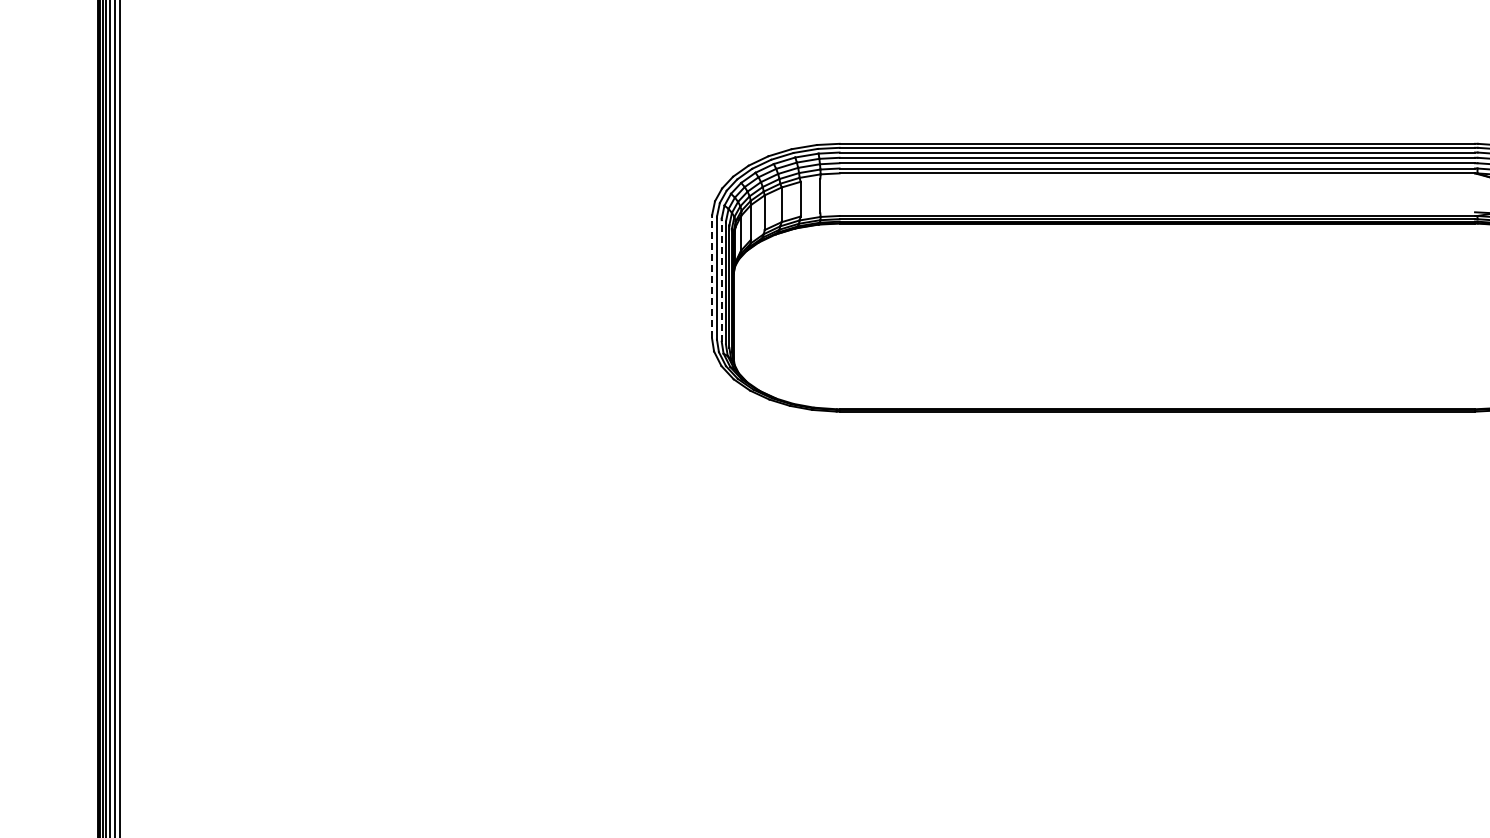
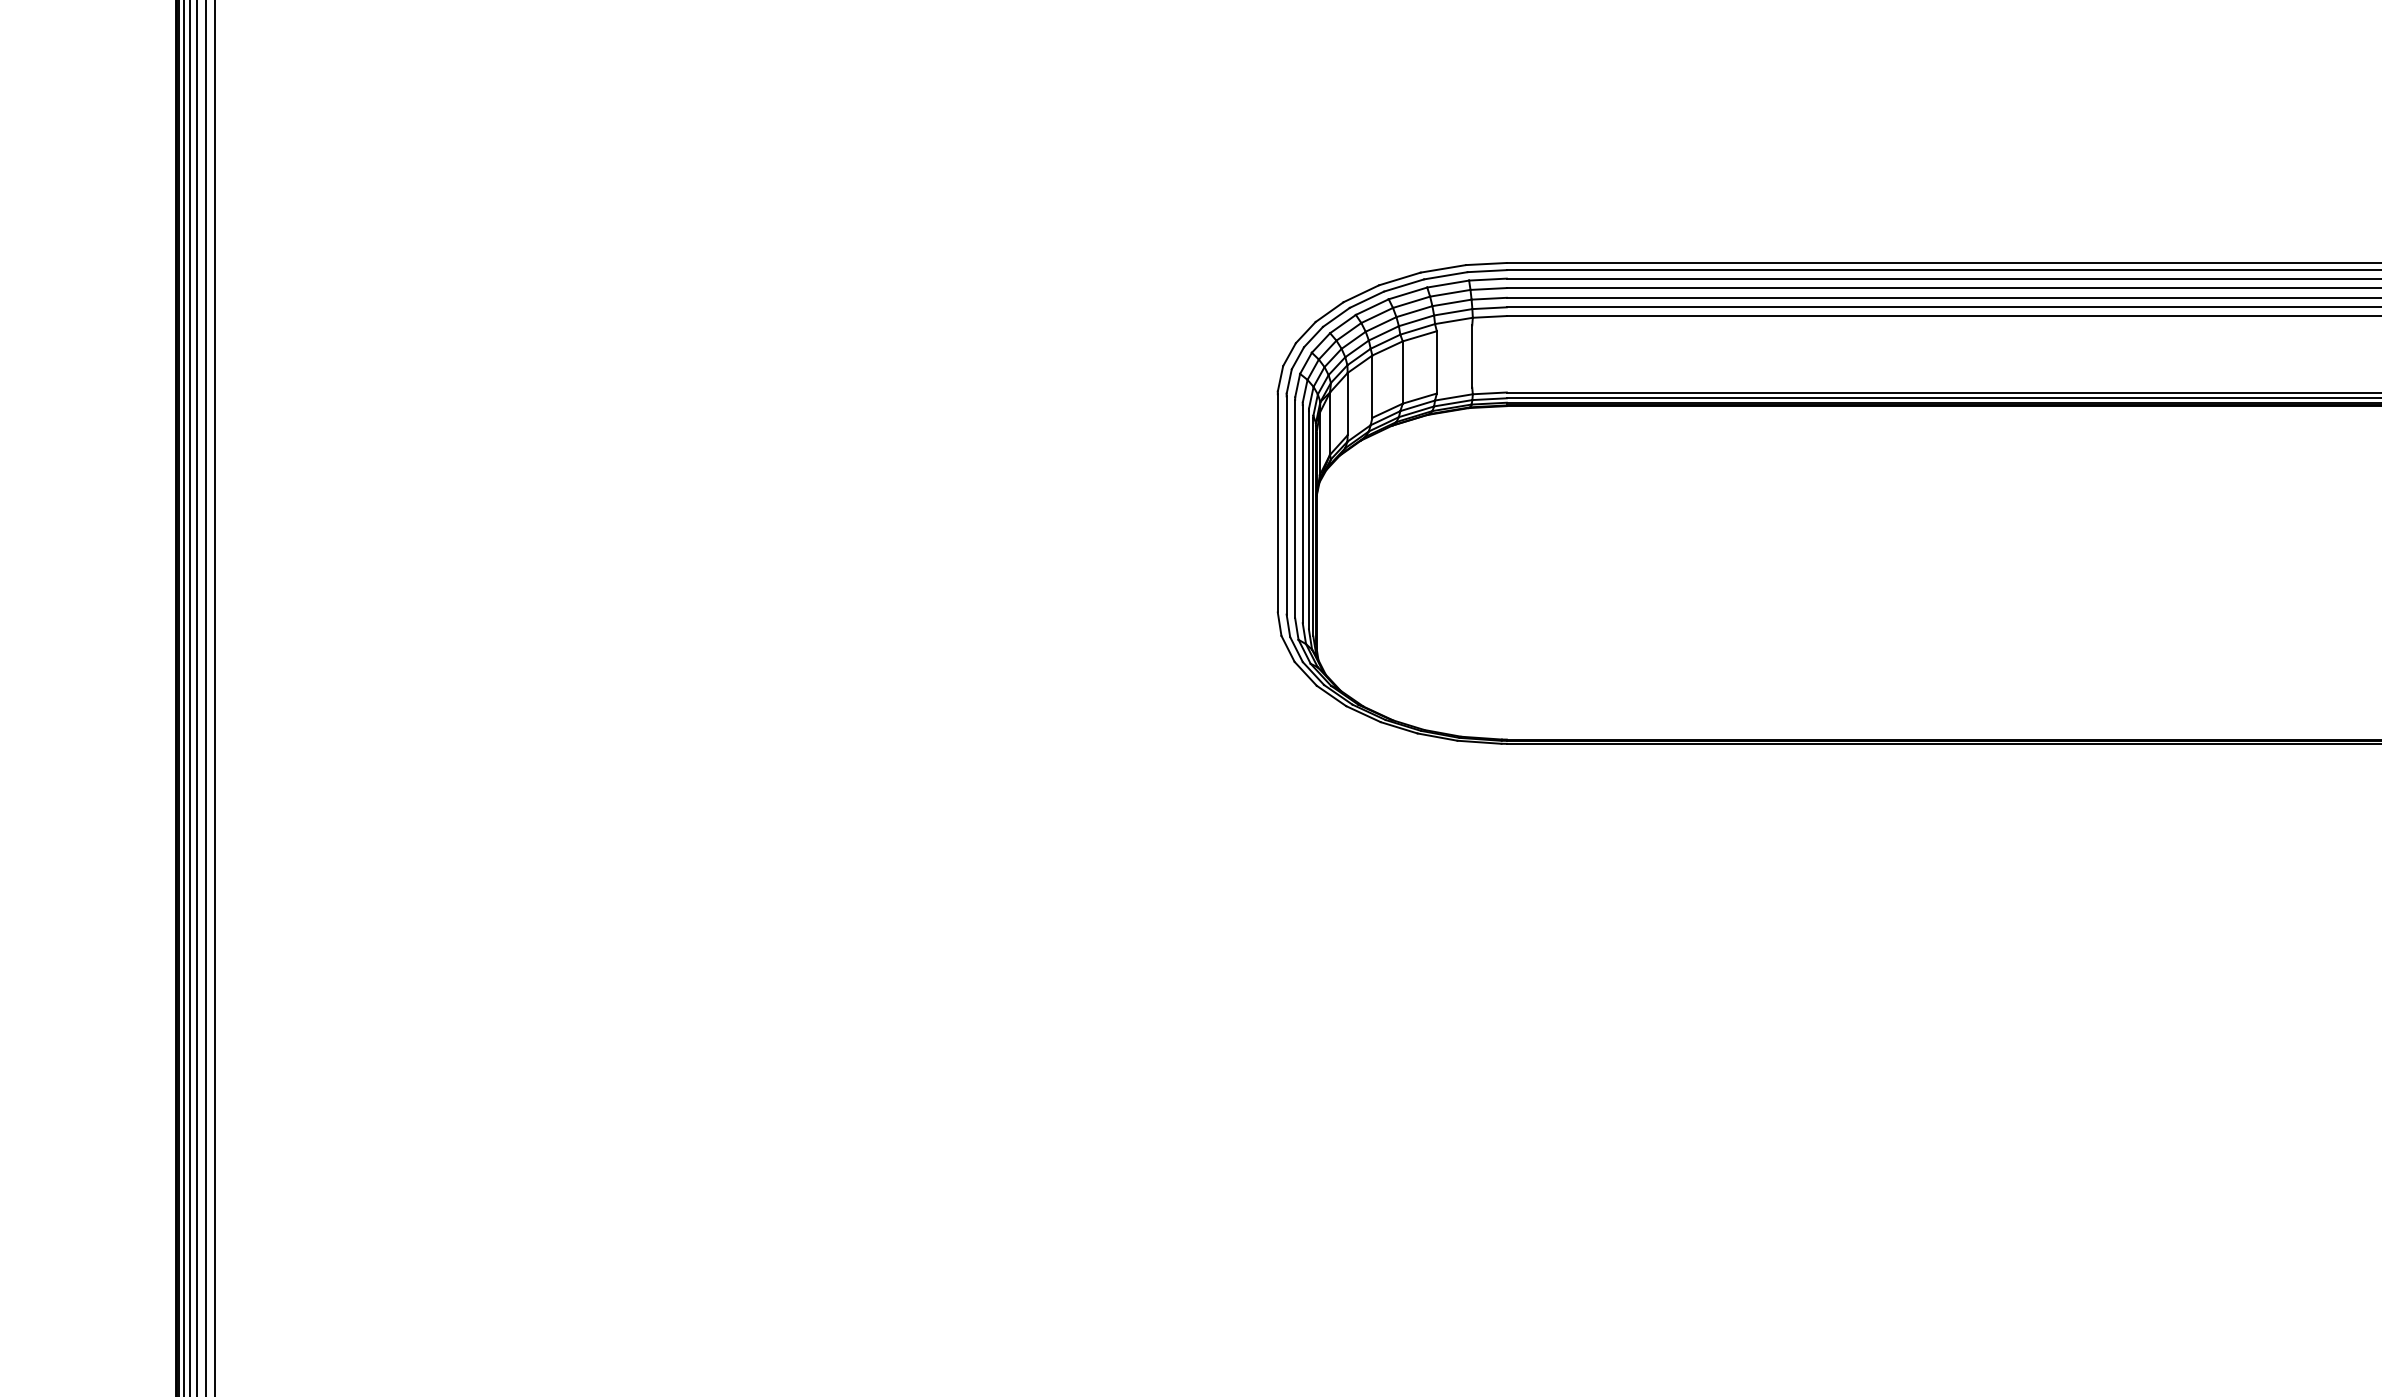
line: (712, 277) -> (1278, 502), dashed -> solid
line: (721, 280) -> (1294, 508), dashed -> solid

